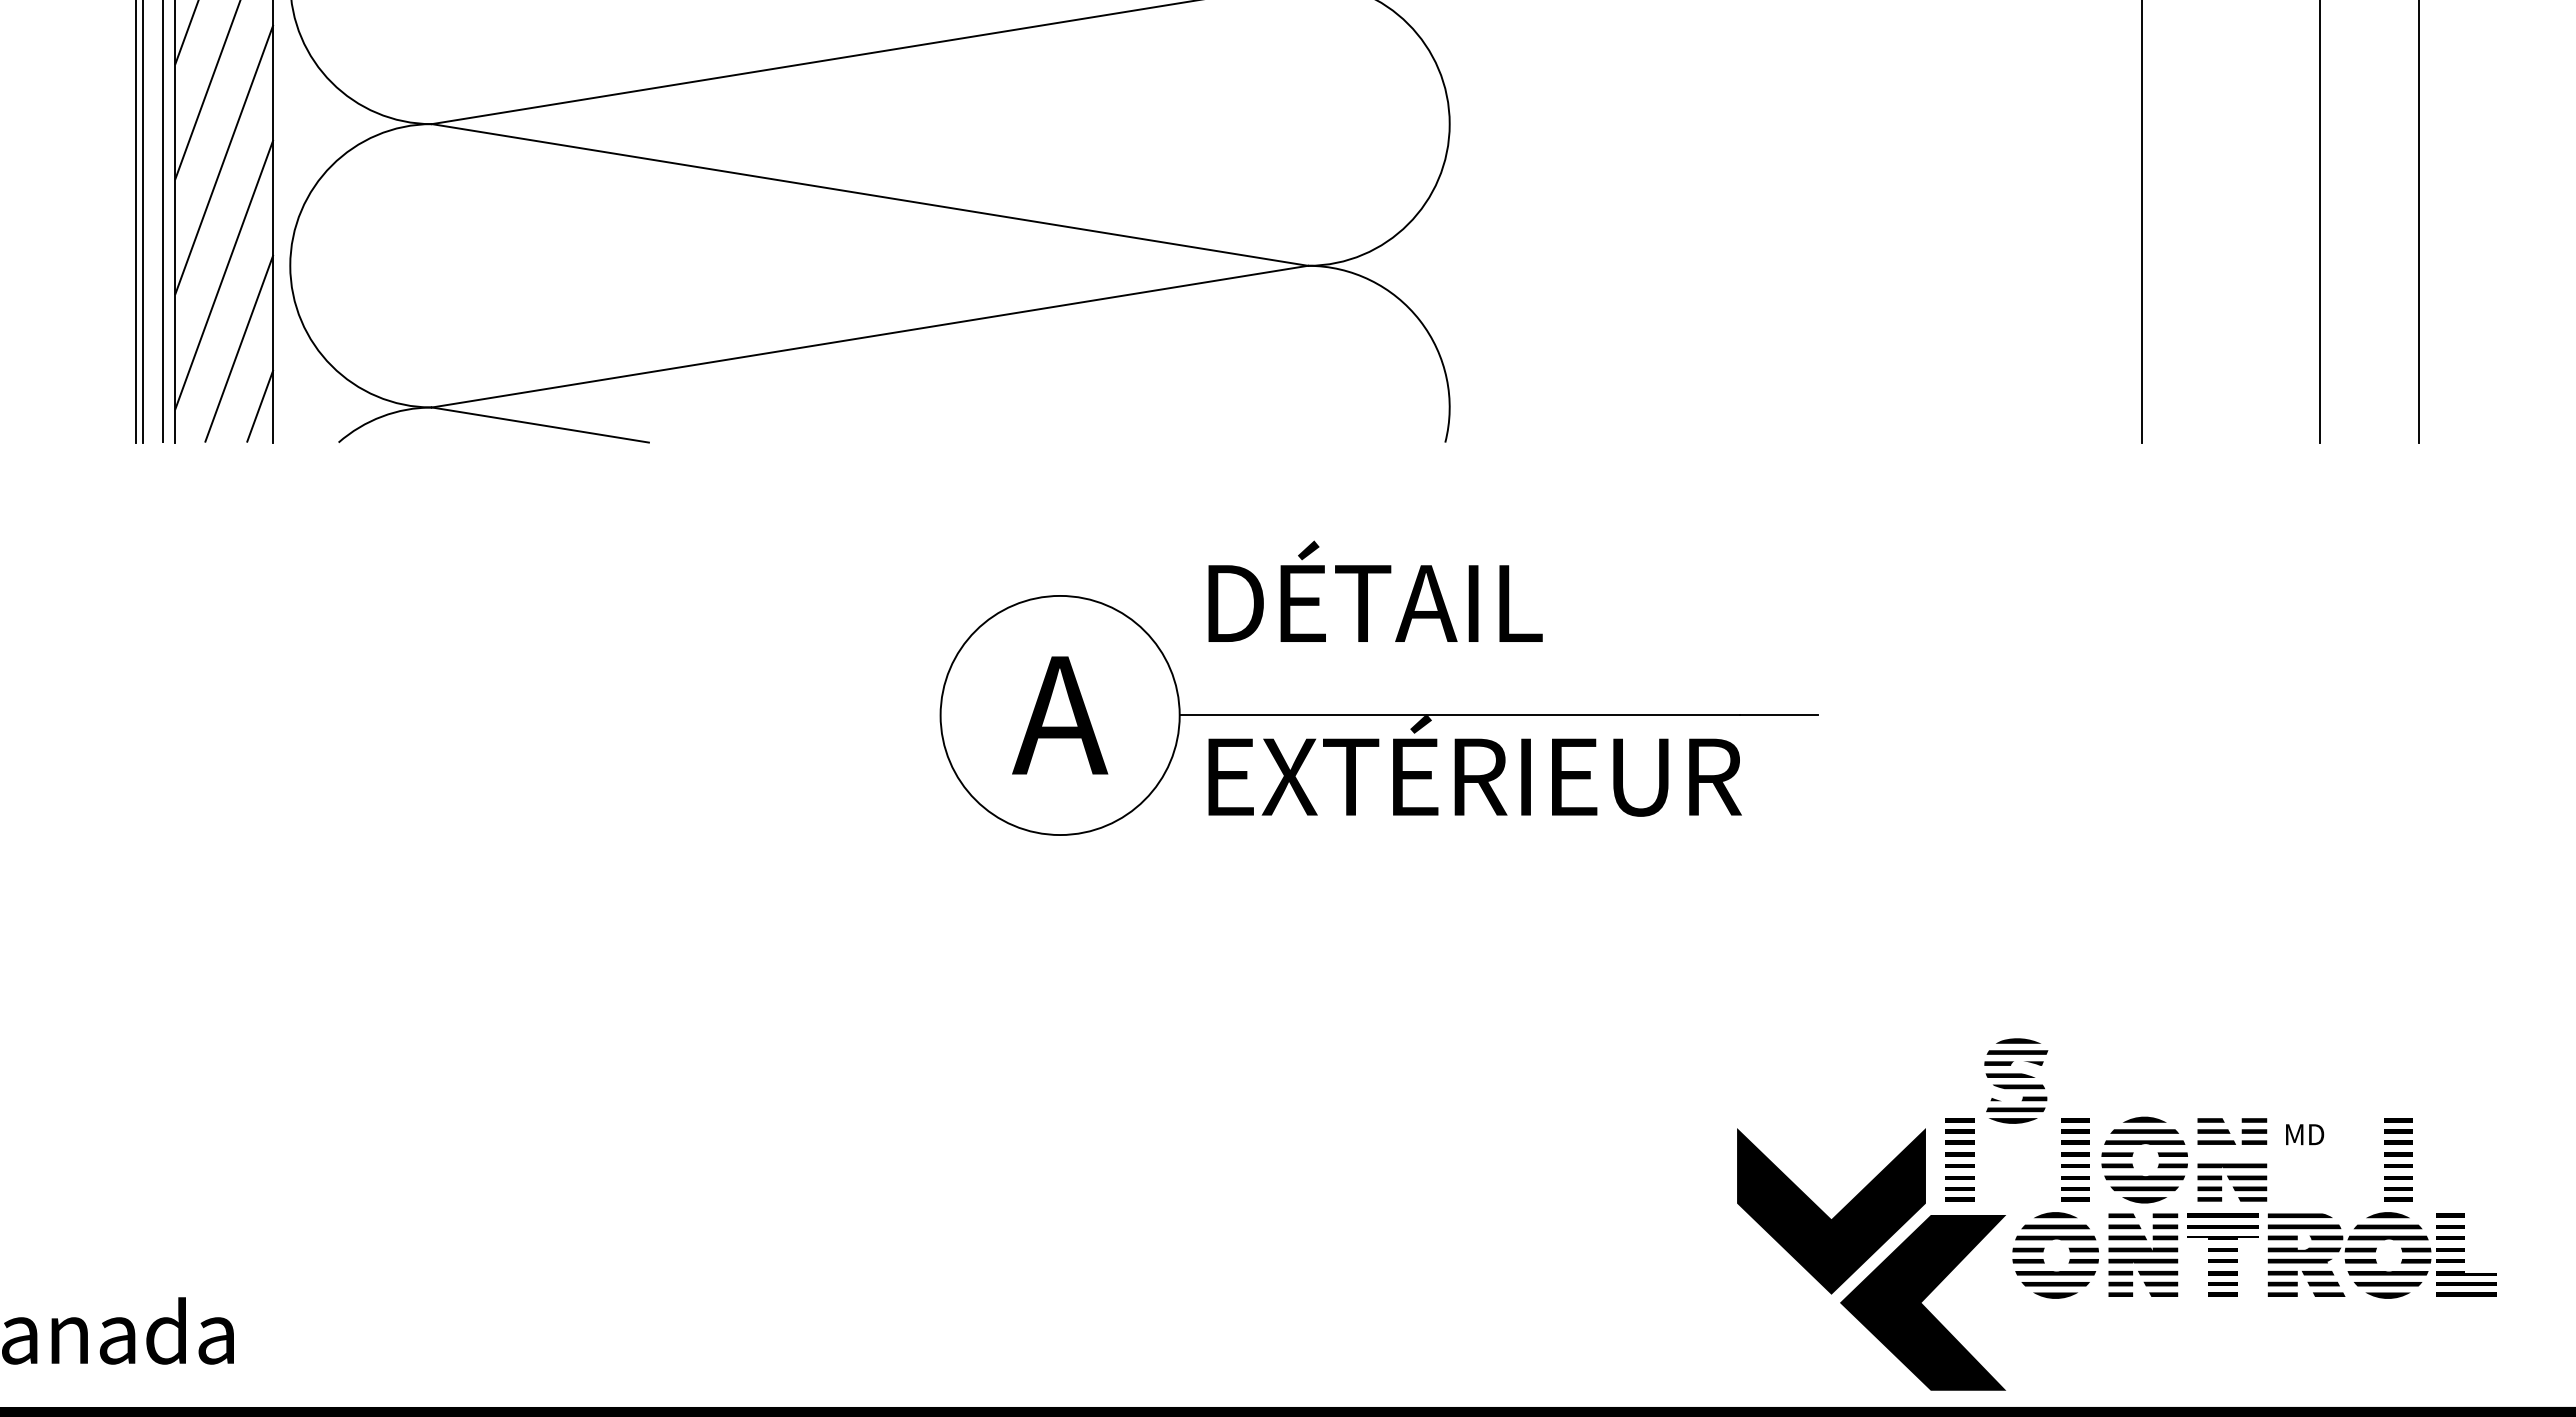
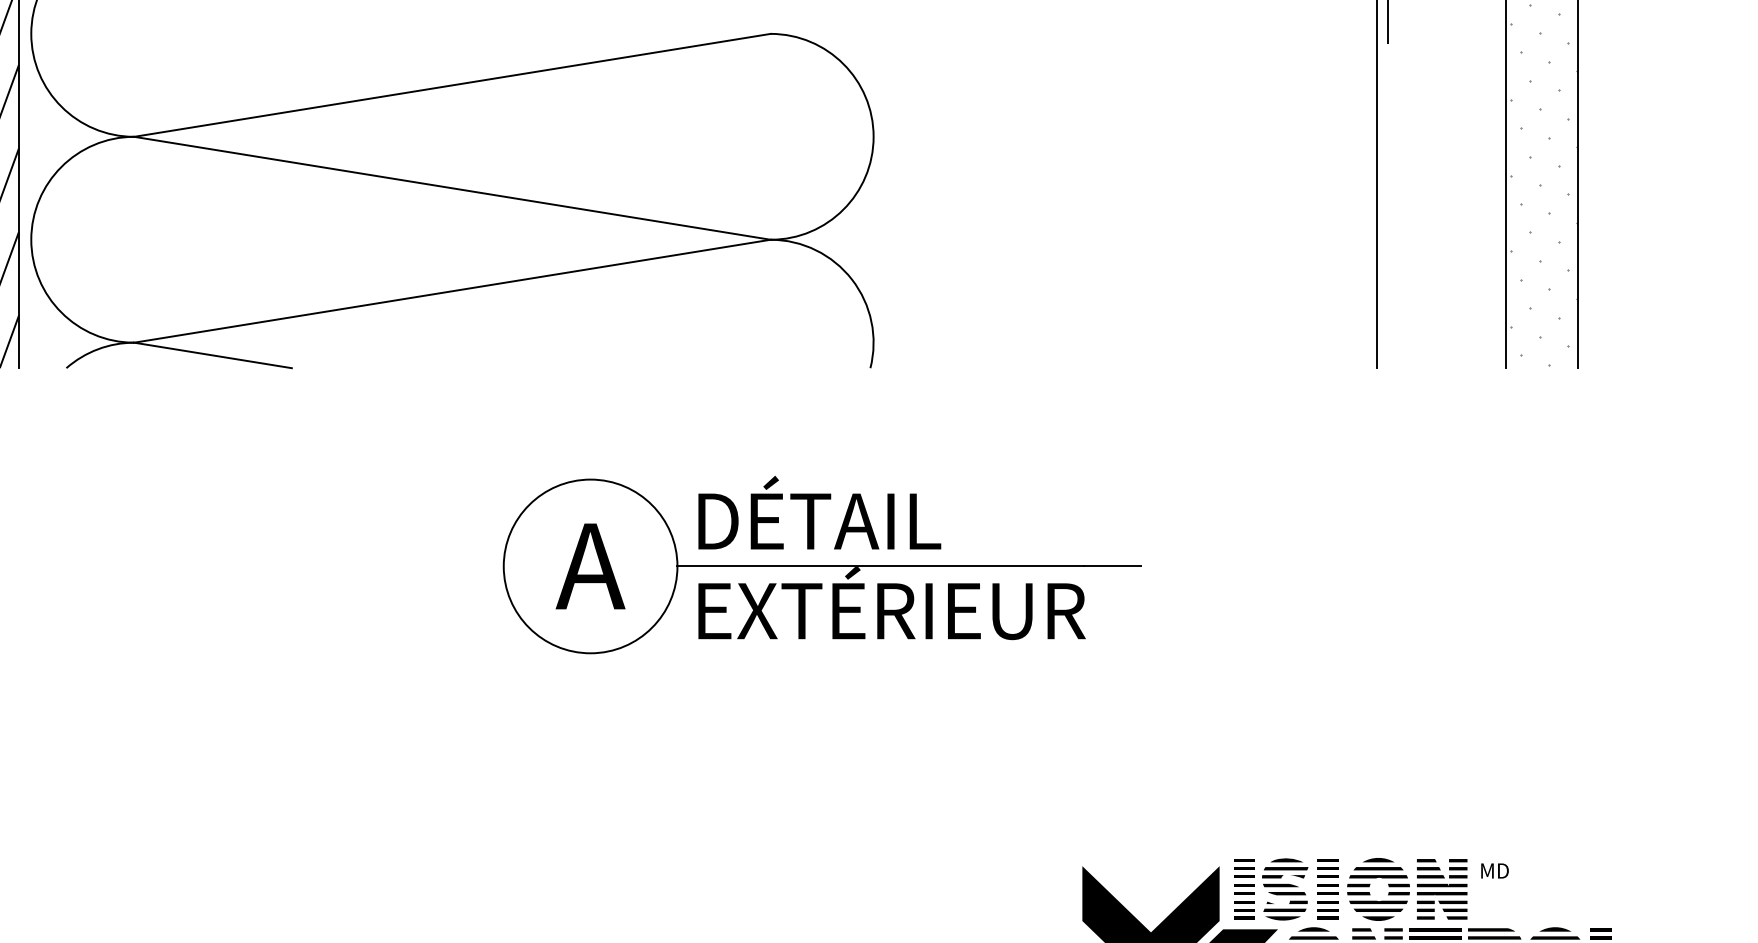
hatch: (2372, 222) -> (1544, 208), added
text: (1375, 590) -> (819, 511), moved
part: (2016, 1080) -> (1285, 889), moved
fill: (2232, 1154) -> (1442, 885), added
part: (2398, 1159) -> (1562, 889), removed

